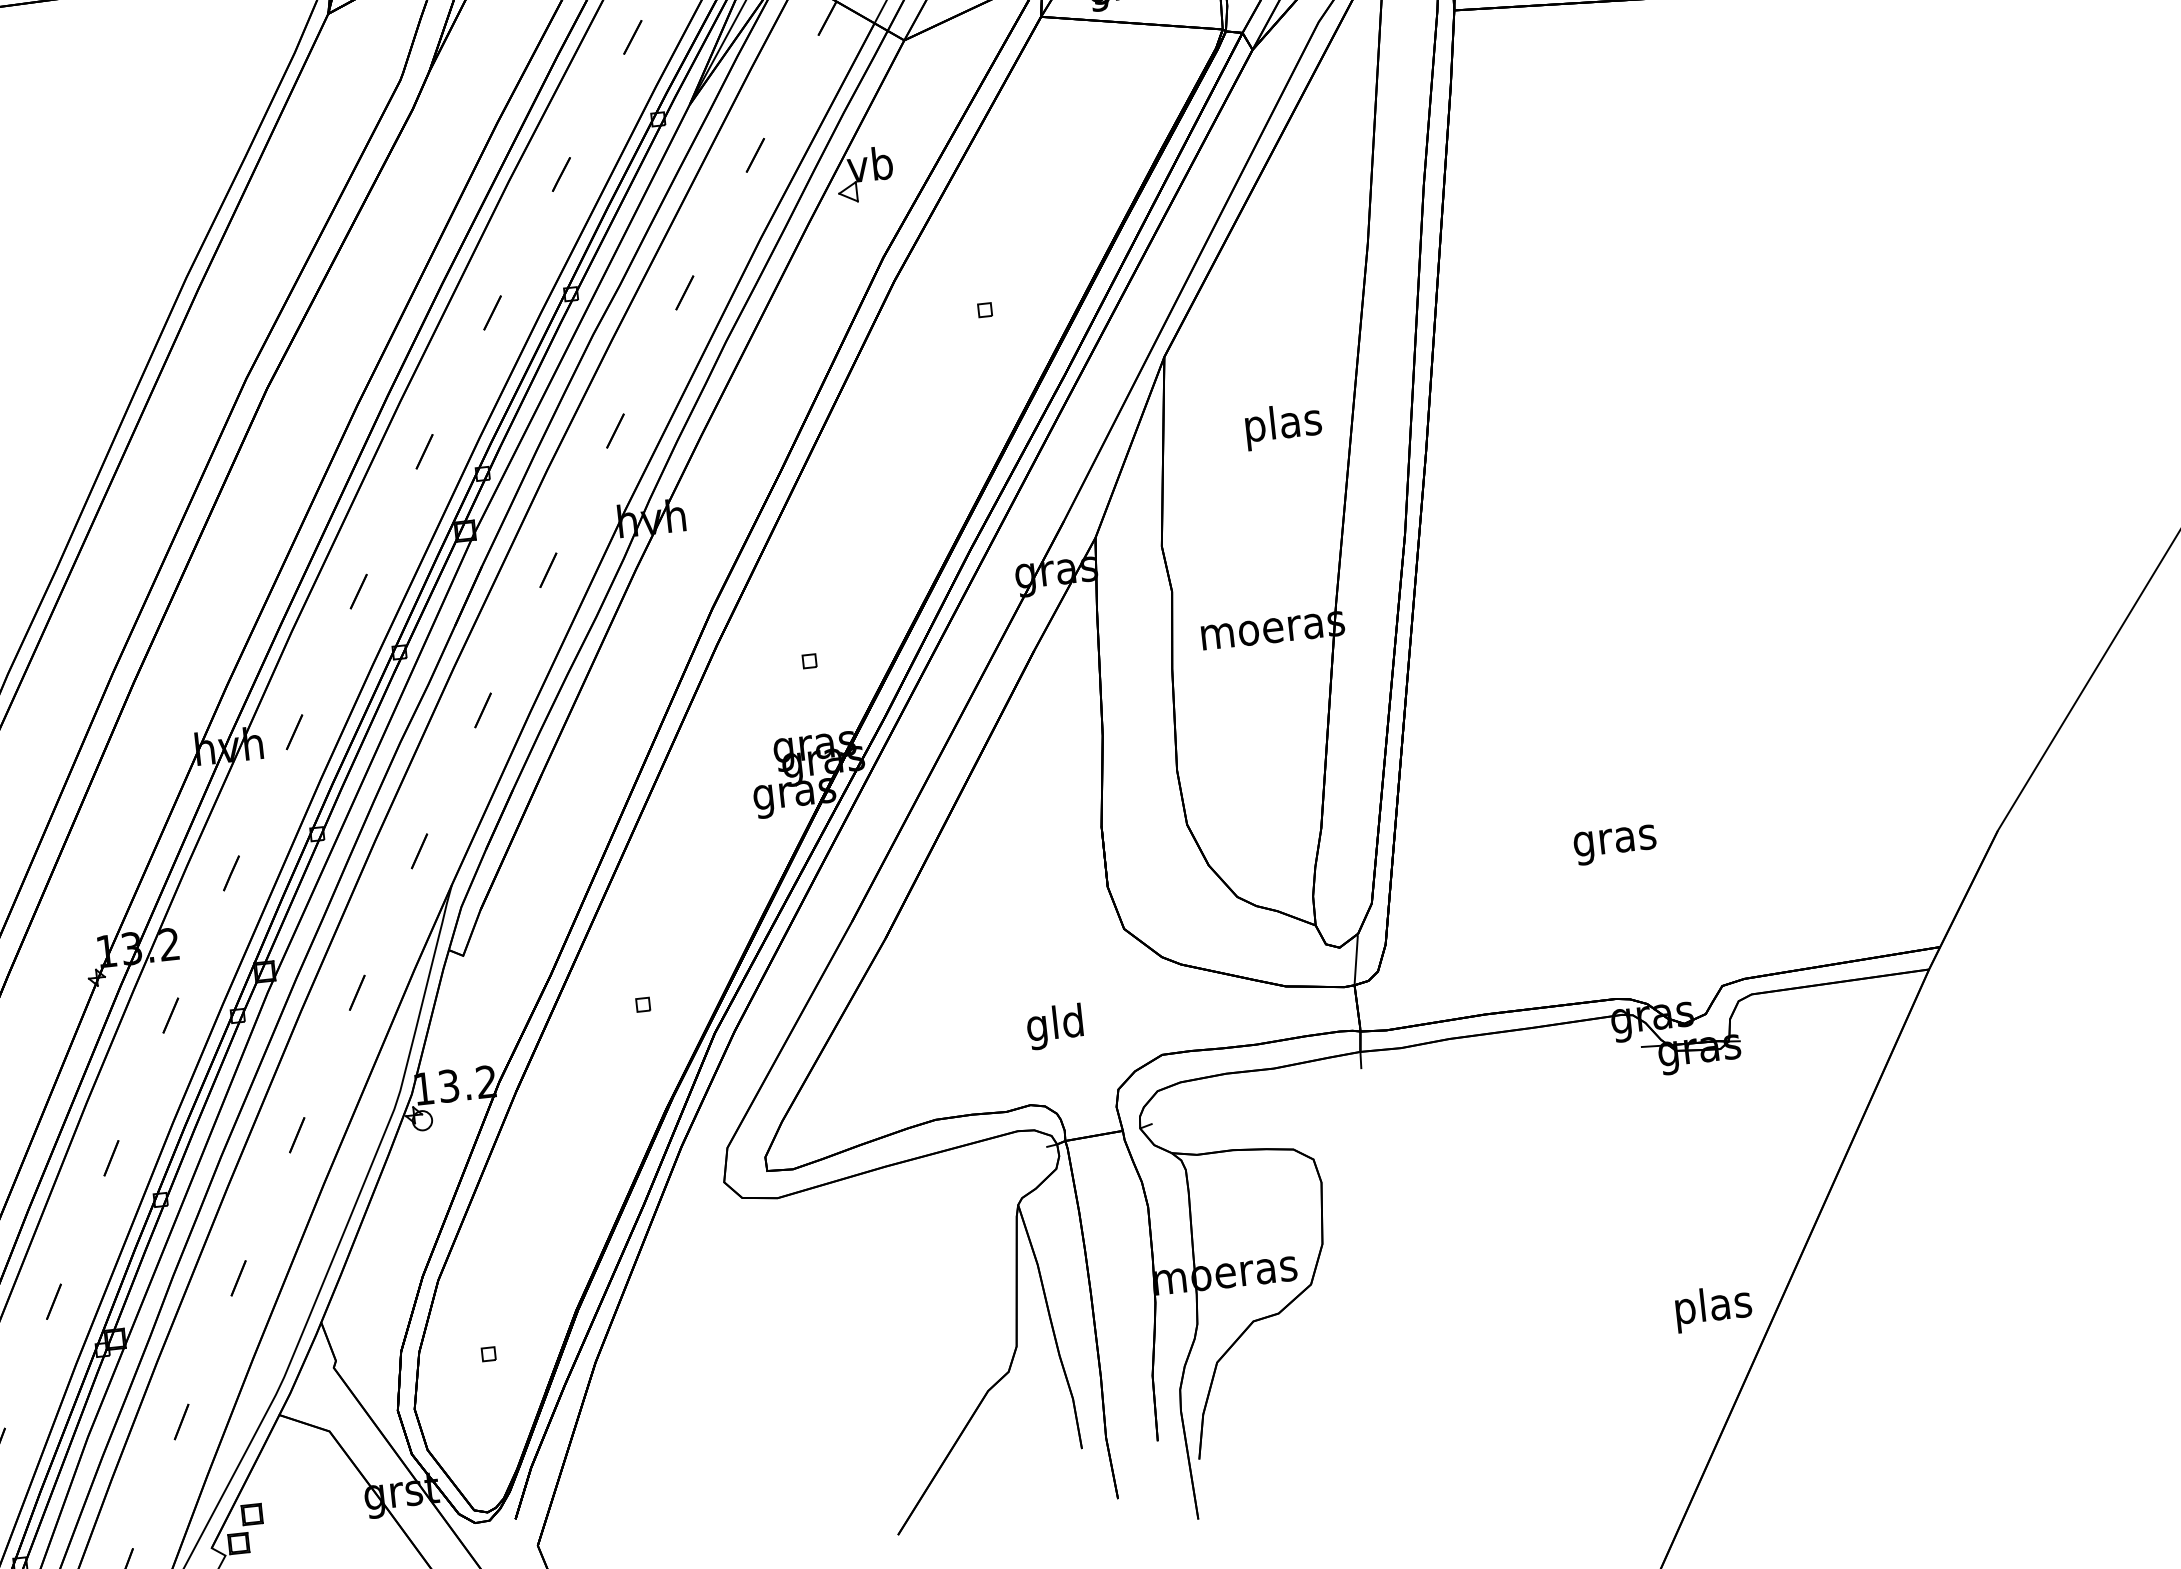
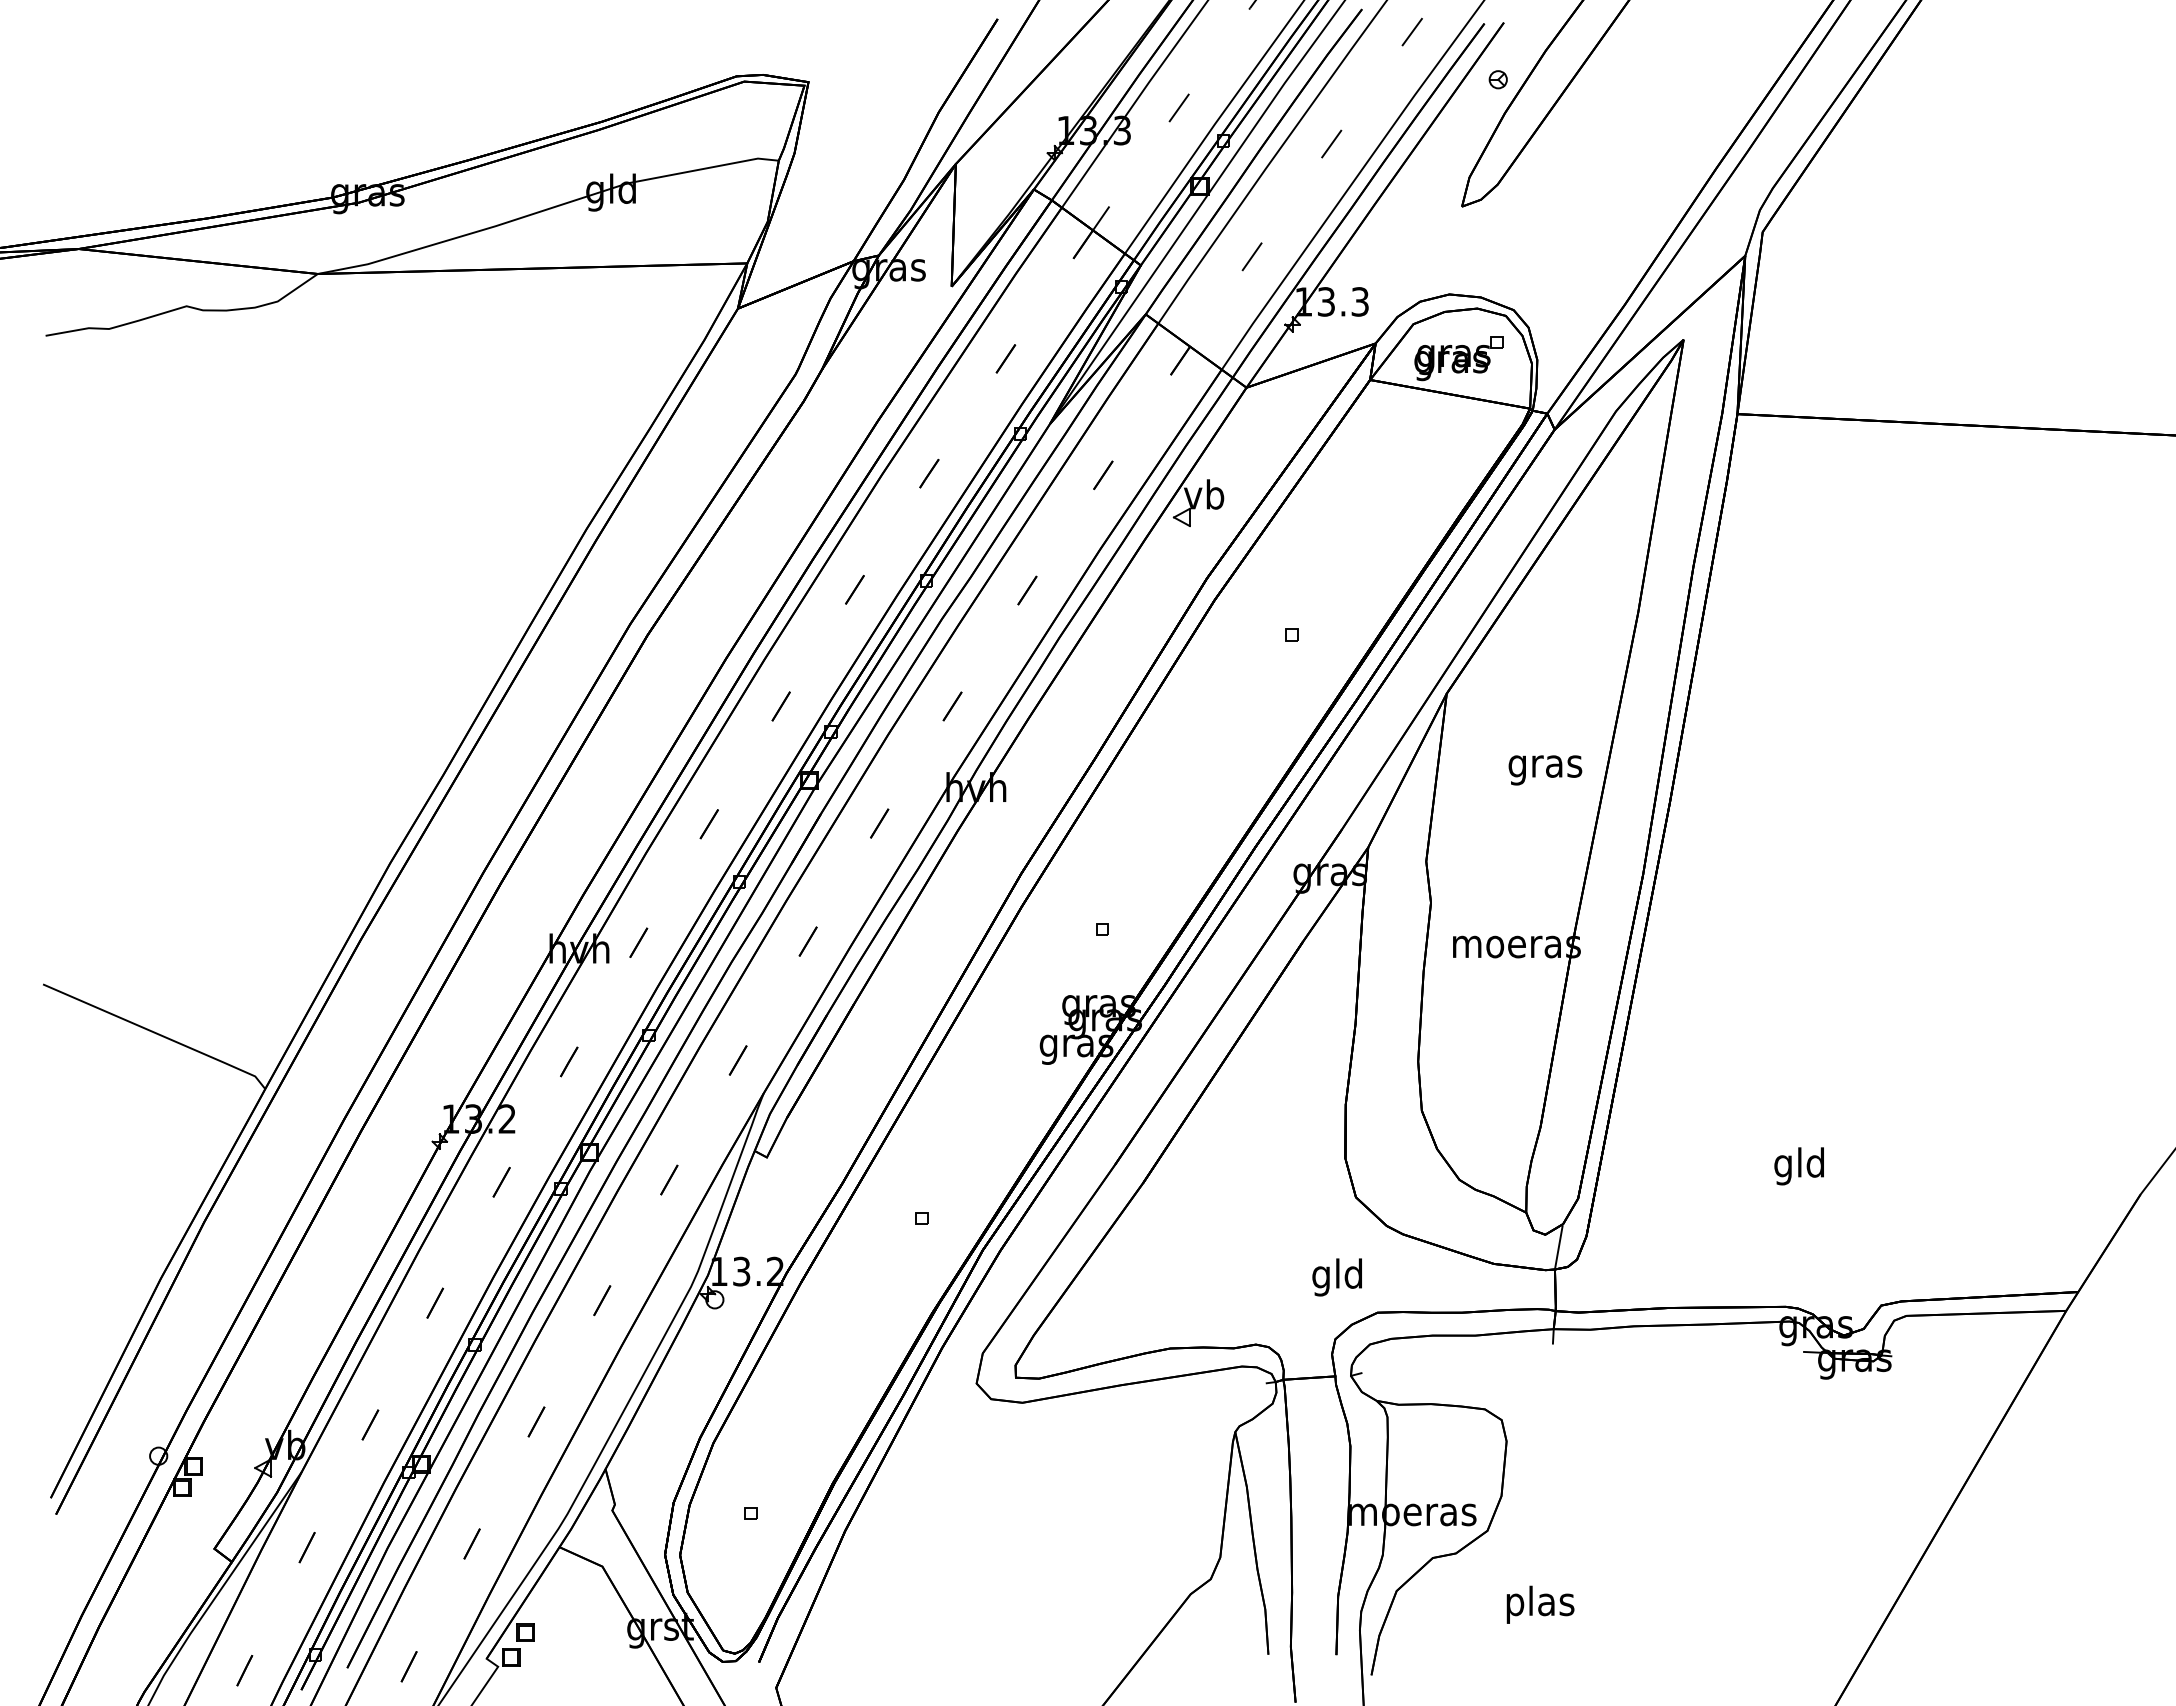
text: (1283, 426) -> (1545, 766), plas -> gras
text: (1614, 840) -> (1799, 1166), gras -> gld
text: (1054, 1026) -> (1336, 1277), moved
text: (1713, 1308) -> (1540, 1604), moved

